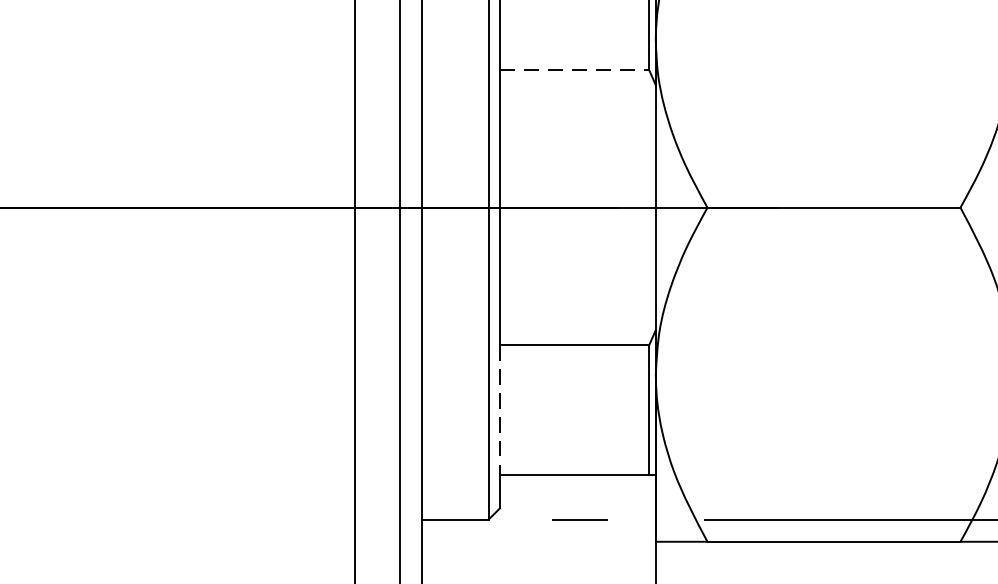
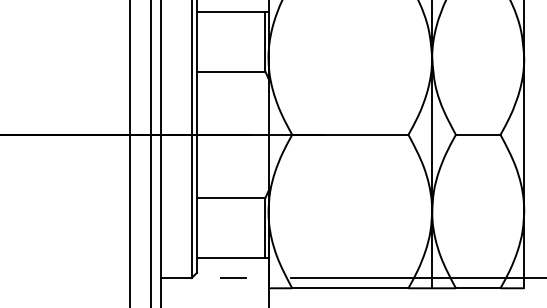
line: (575, 69) -> (231, 71), dashed -> solid
line: (499, 409) -> (196, 227), dashed -> solid

